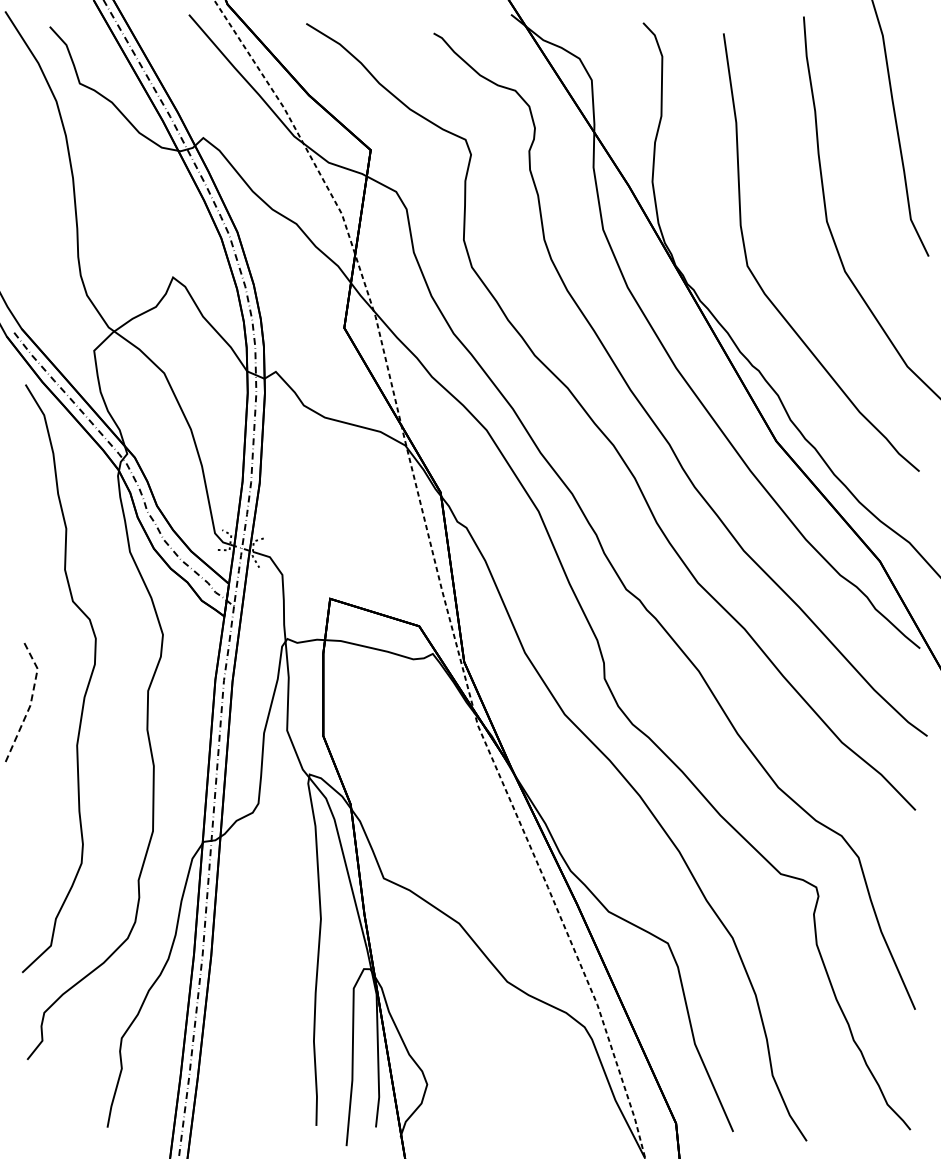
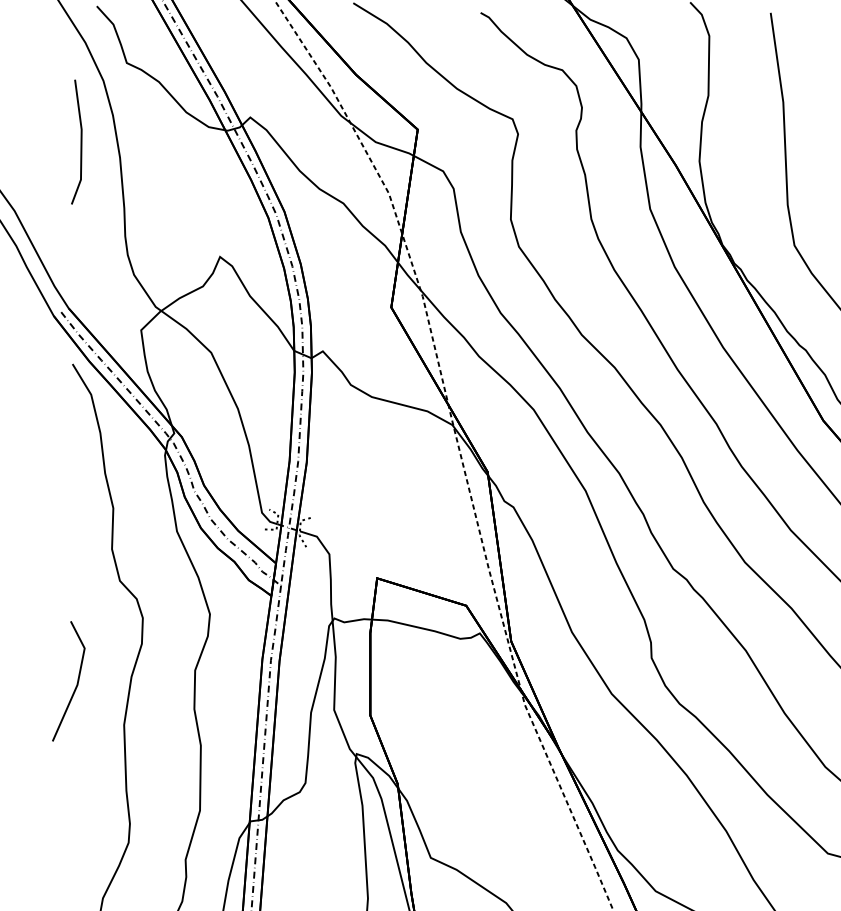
line: (33, 162) -> (80, 141), added
line: (31, 701) -> (78, 680), dashed -> solid

